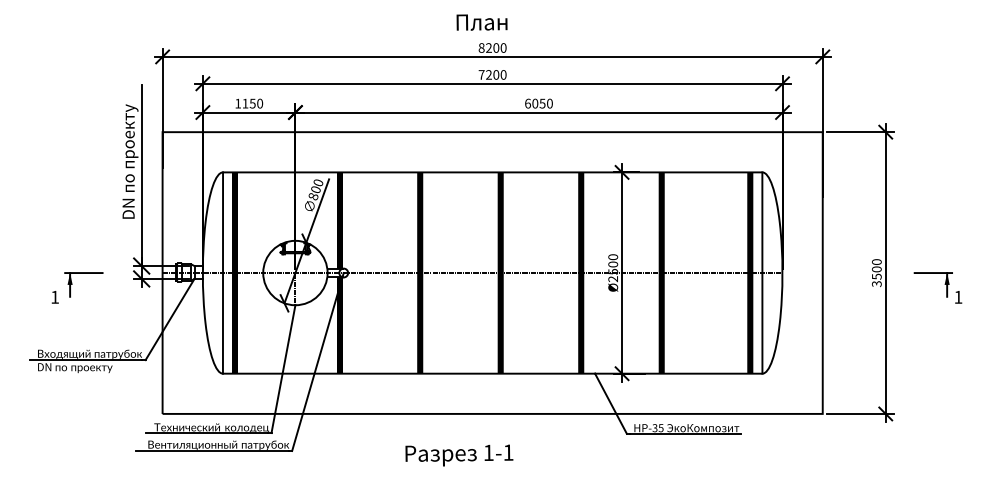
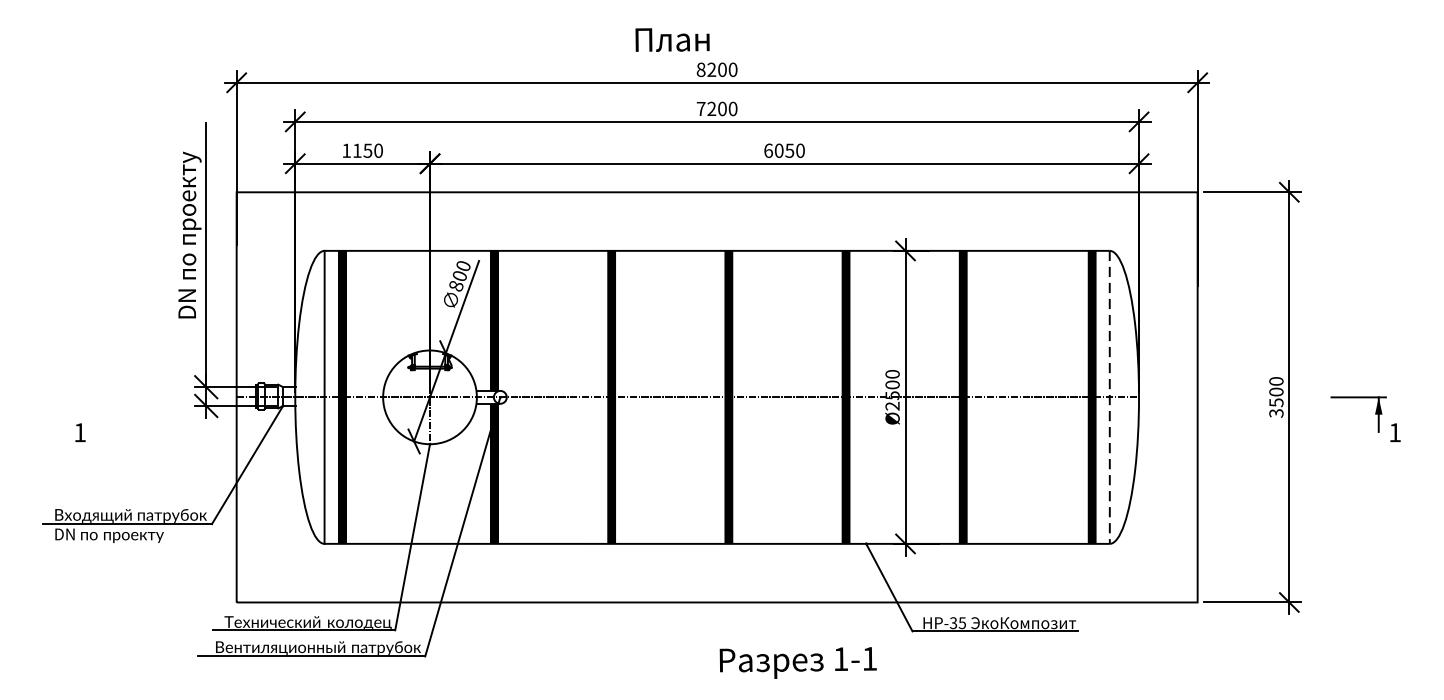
text: (481, 22) -> (671, 39), moved
part: (83, 273) -> (121, 398), removed
line: (762, 273) -> (1109, 398), solid -> dashed
text: (459, 455) -> (798, 662), moved

